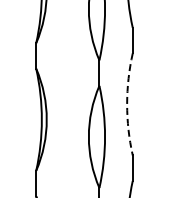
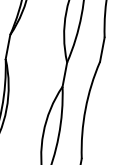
arc: (127, 104) -> (85, 109), dashed -> solid

